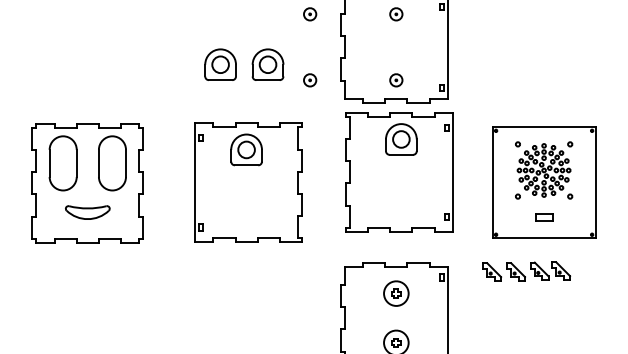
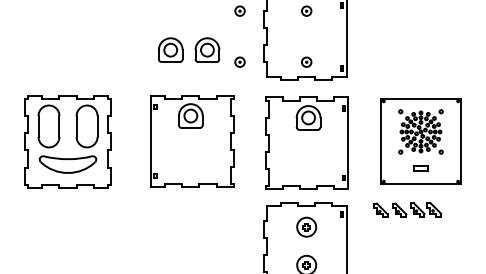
part: (398, 171) -> (306, 142), moved
part: (87, 212) -> (67, 164), size x1.67

